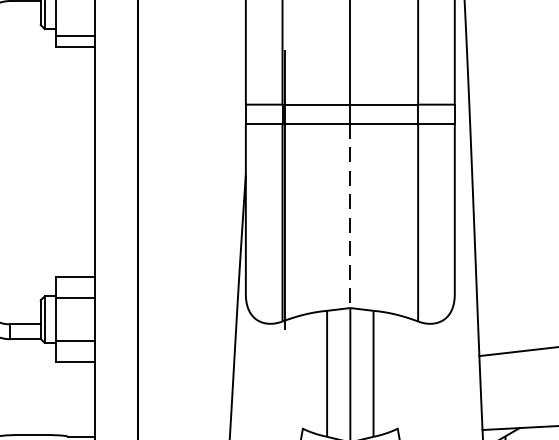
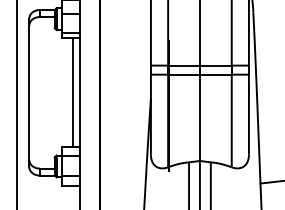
line: (78, 161) -> (72, 92), added
line: (349, 217) -> (199, 118), dashed -> solid

